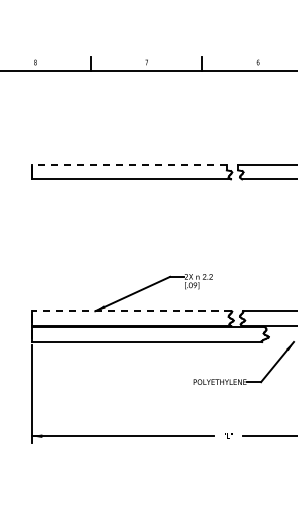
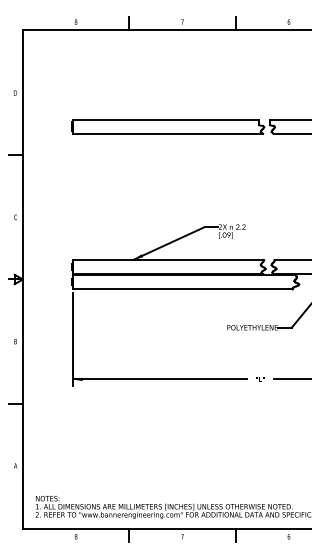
line: (128, 164) -> (165, 119), dashed -> solid
line: (132, 310) -> (168, 259), dashed -> solid

